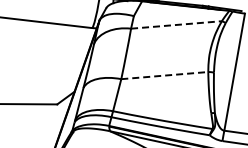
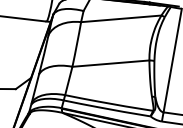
line: (176, 24) -> (121, 18), dashed -> solid
line: (164, 75) -> (110, 63), dashed -> solid

